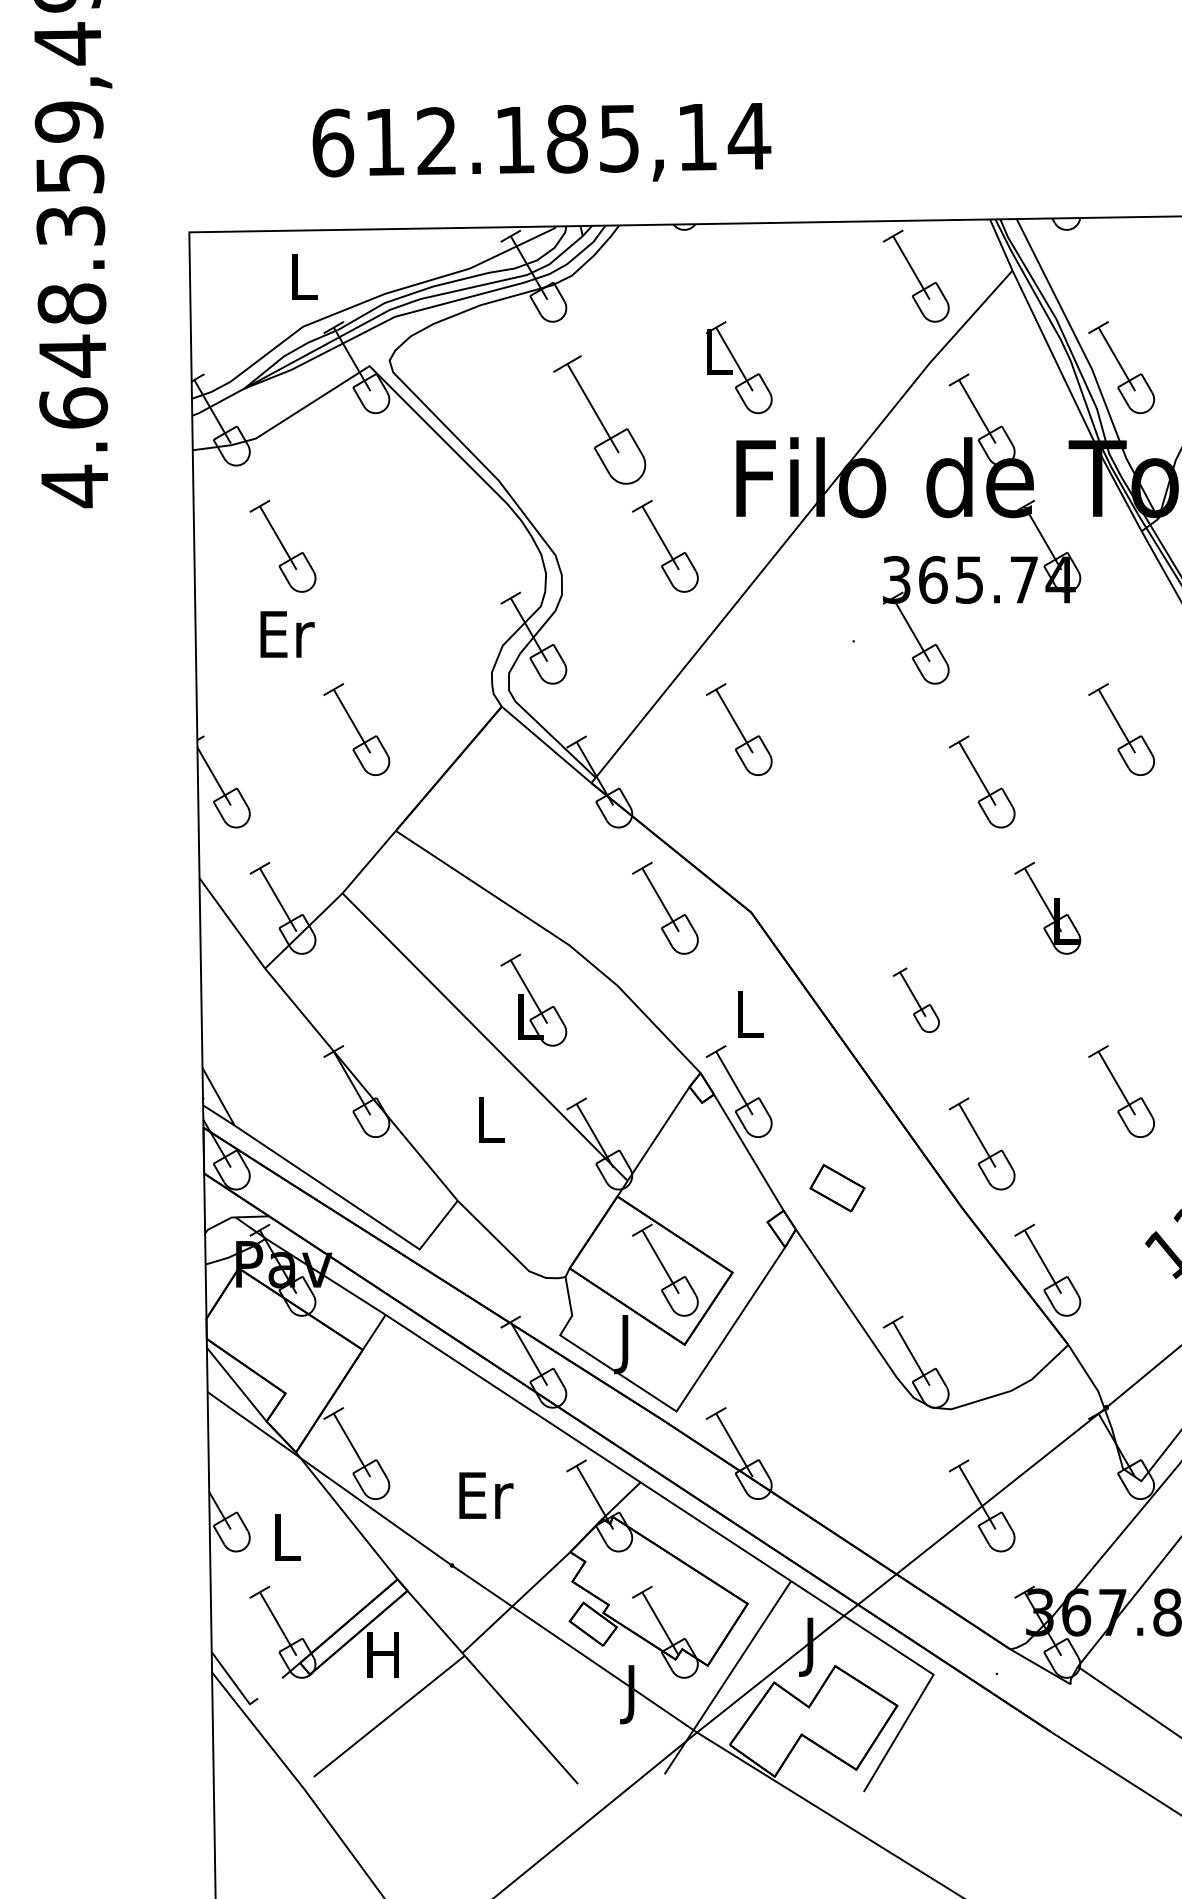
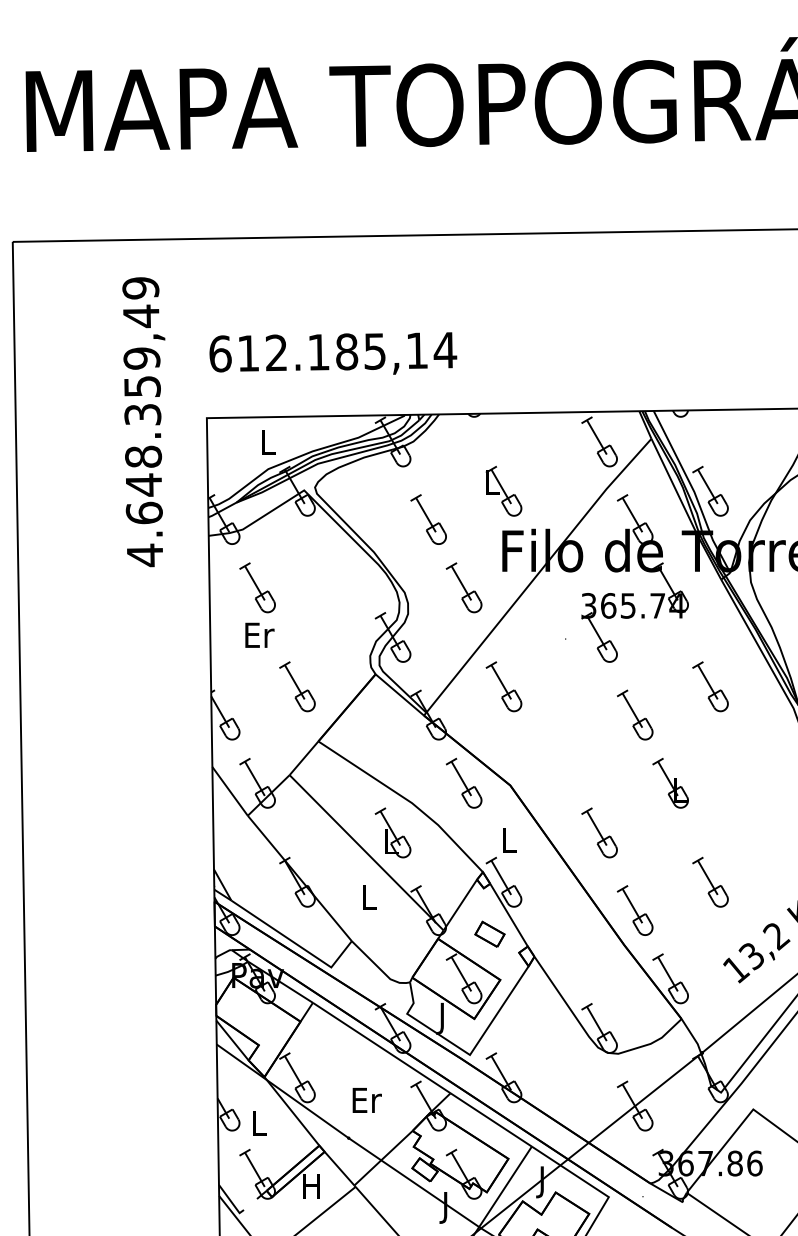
text: (542, 142) -> (333, 353), moved
part: (599, 419) -> (428, 519), size x0.71
part: (916, 999) -> (599, 832), size x1.43
part: (836, 1186) -> (489, 933), moved

